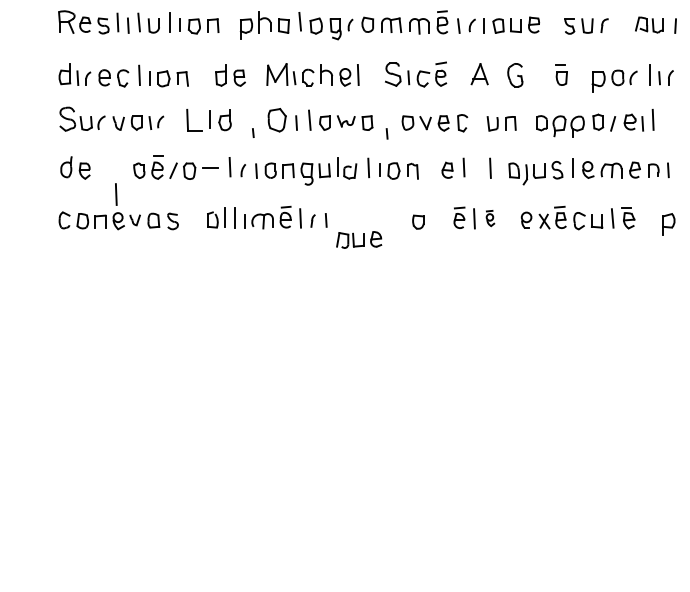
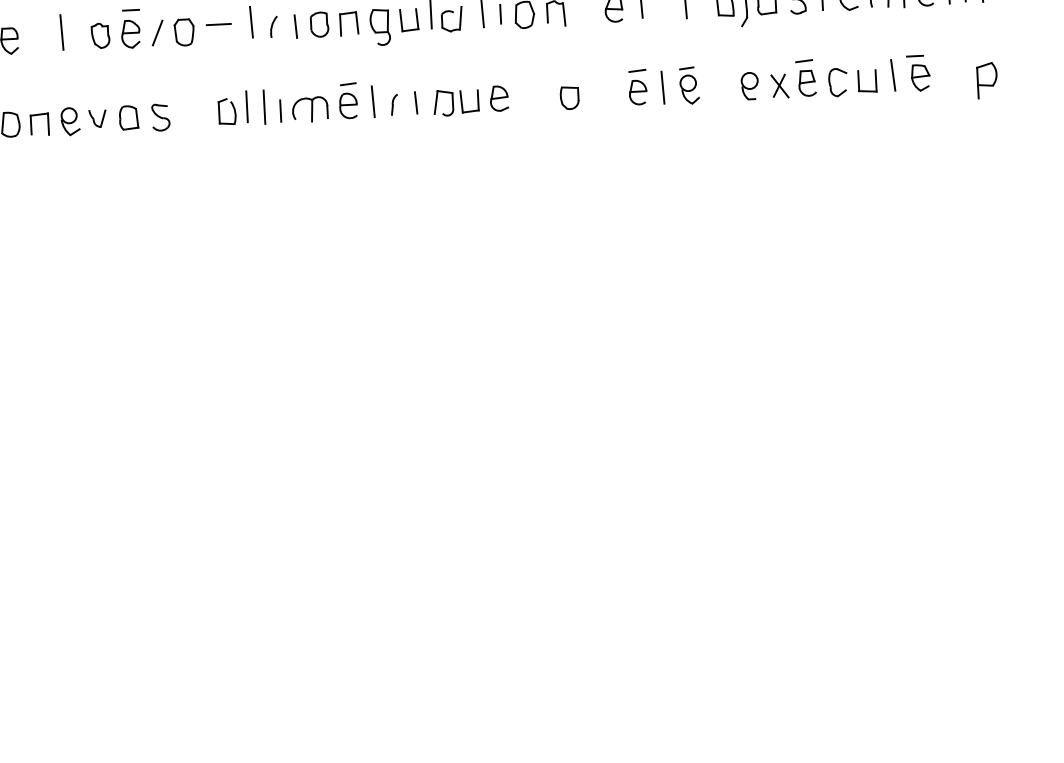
line: (116, 194) -> (62, 32), moved
part: (490, 218) -> (689, 85), size x1.43
part: (359, 239) -> (471, 100), moved

